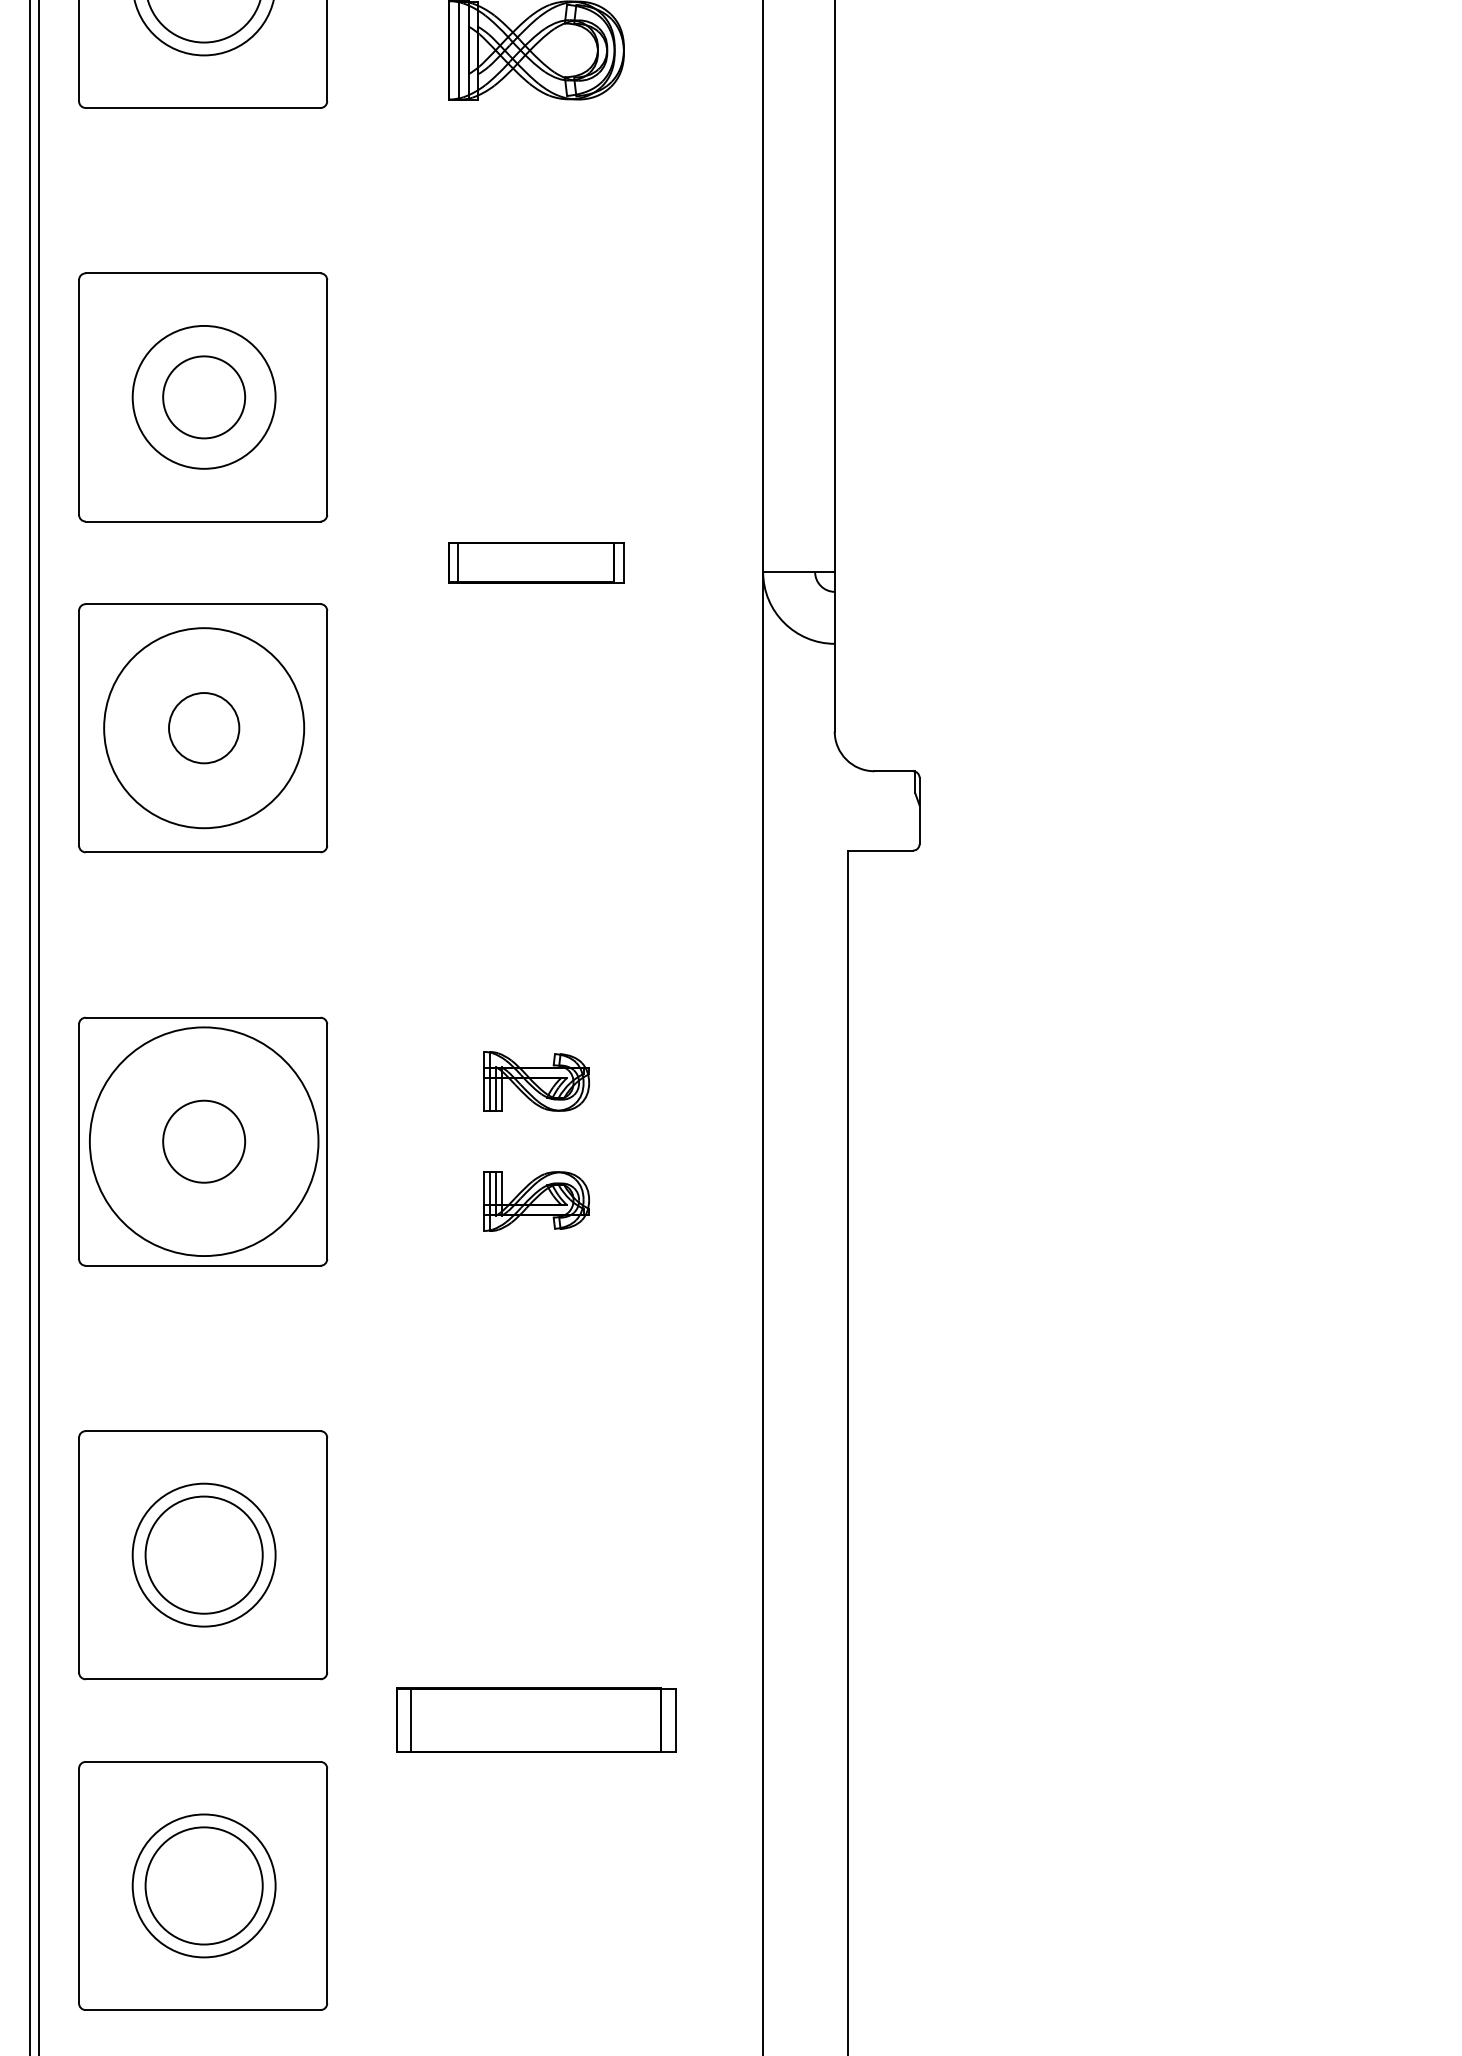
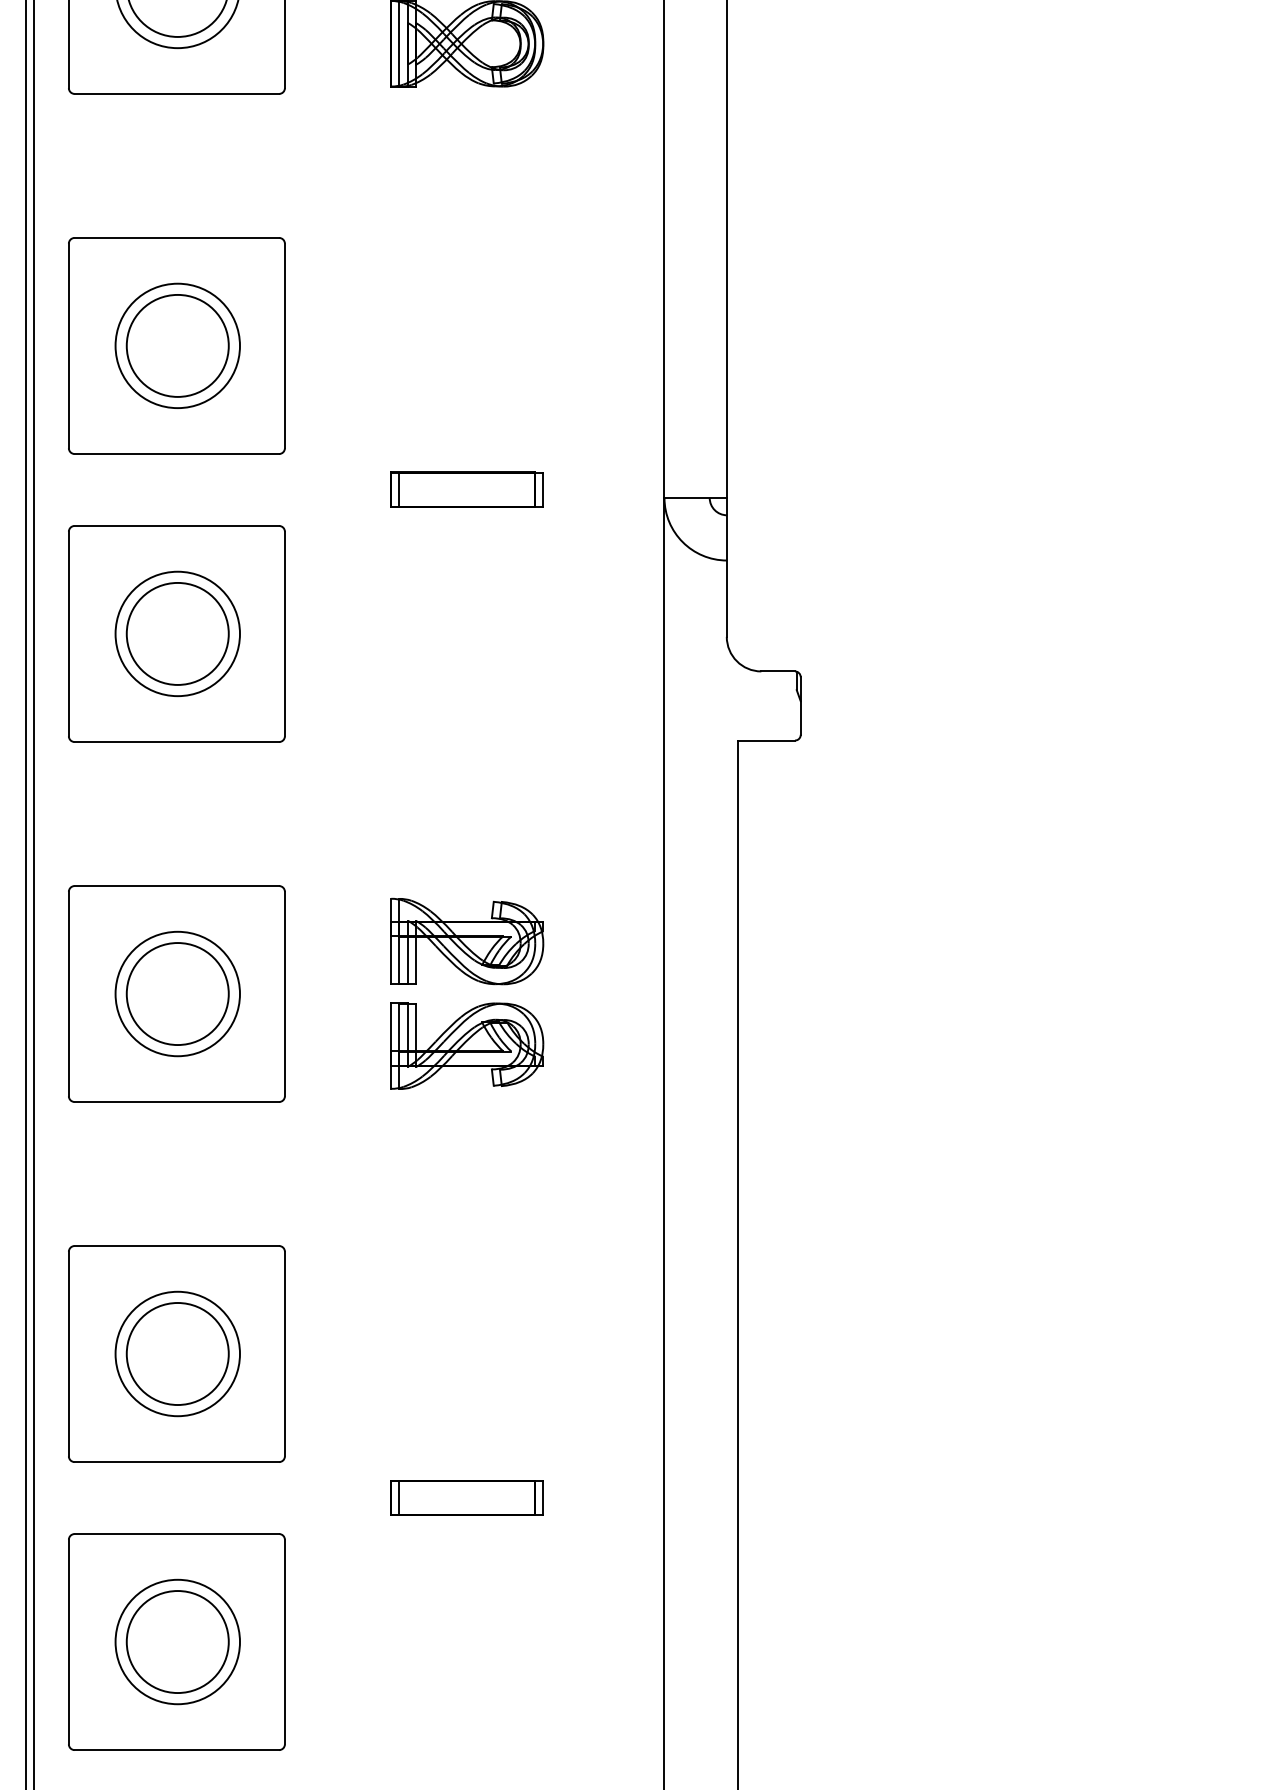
circle: (203, 396) -> (177, 345), size x1.43
circle: (203, 727) -> (177, 633), size x0.71
circle: (203, 727) -> (177, 633), size x1.67
part: (536, 1081) -> (467, 941), size x1.67
circle: (203, 1141) -> (177, 993), size x0.62
circle: (203, 1142) -> (177, 994), size x1.43
part: (536, 1200) -> (467, 1045), size x1.67
part: (535, 1719) -> (466, 1497), size x0.62

